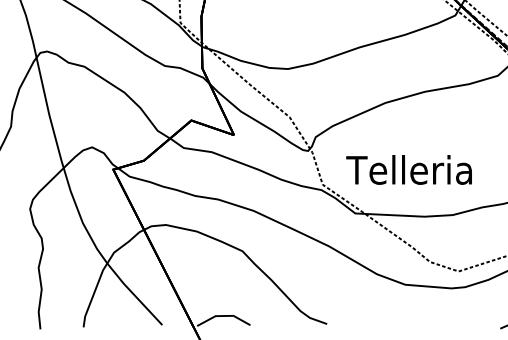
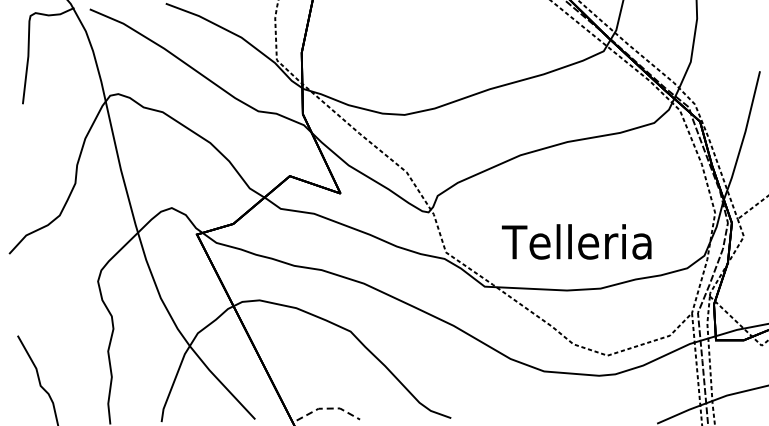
text: (408, 169) -> (576, 241), moved
line: (223, 315) -> (328, 408), solid -> dashed

